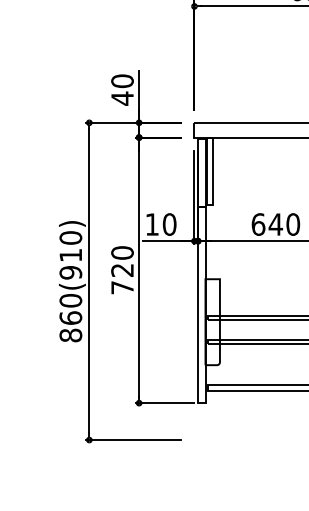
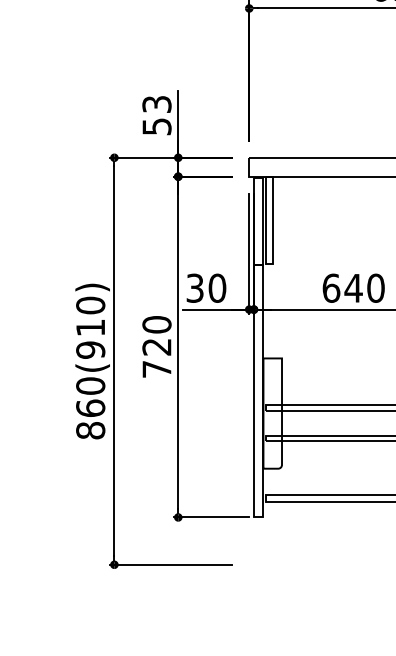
text: (122, 89) -> (156, 115), 40 -> 53
text: (151, 224) -> (194, 288), 10 -> 30

